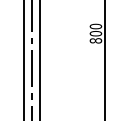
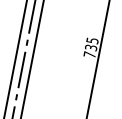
text: (95, 33) -> (90, 47), 800 -> 735

